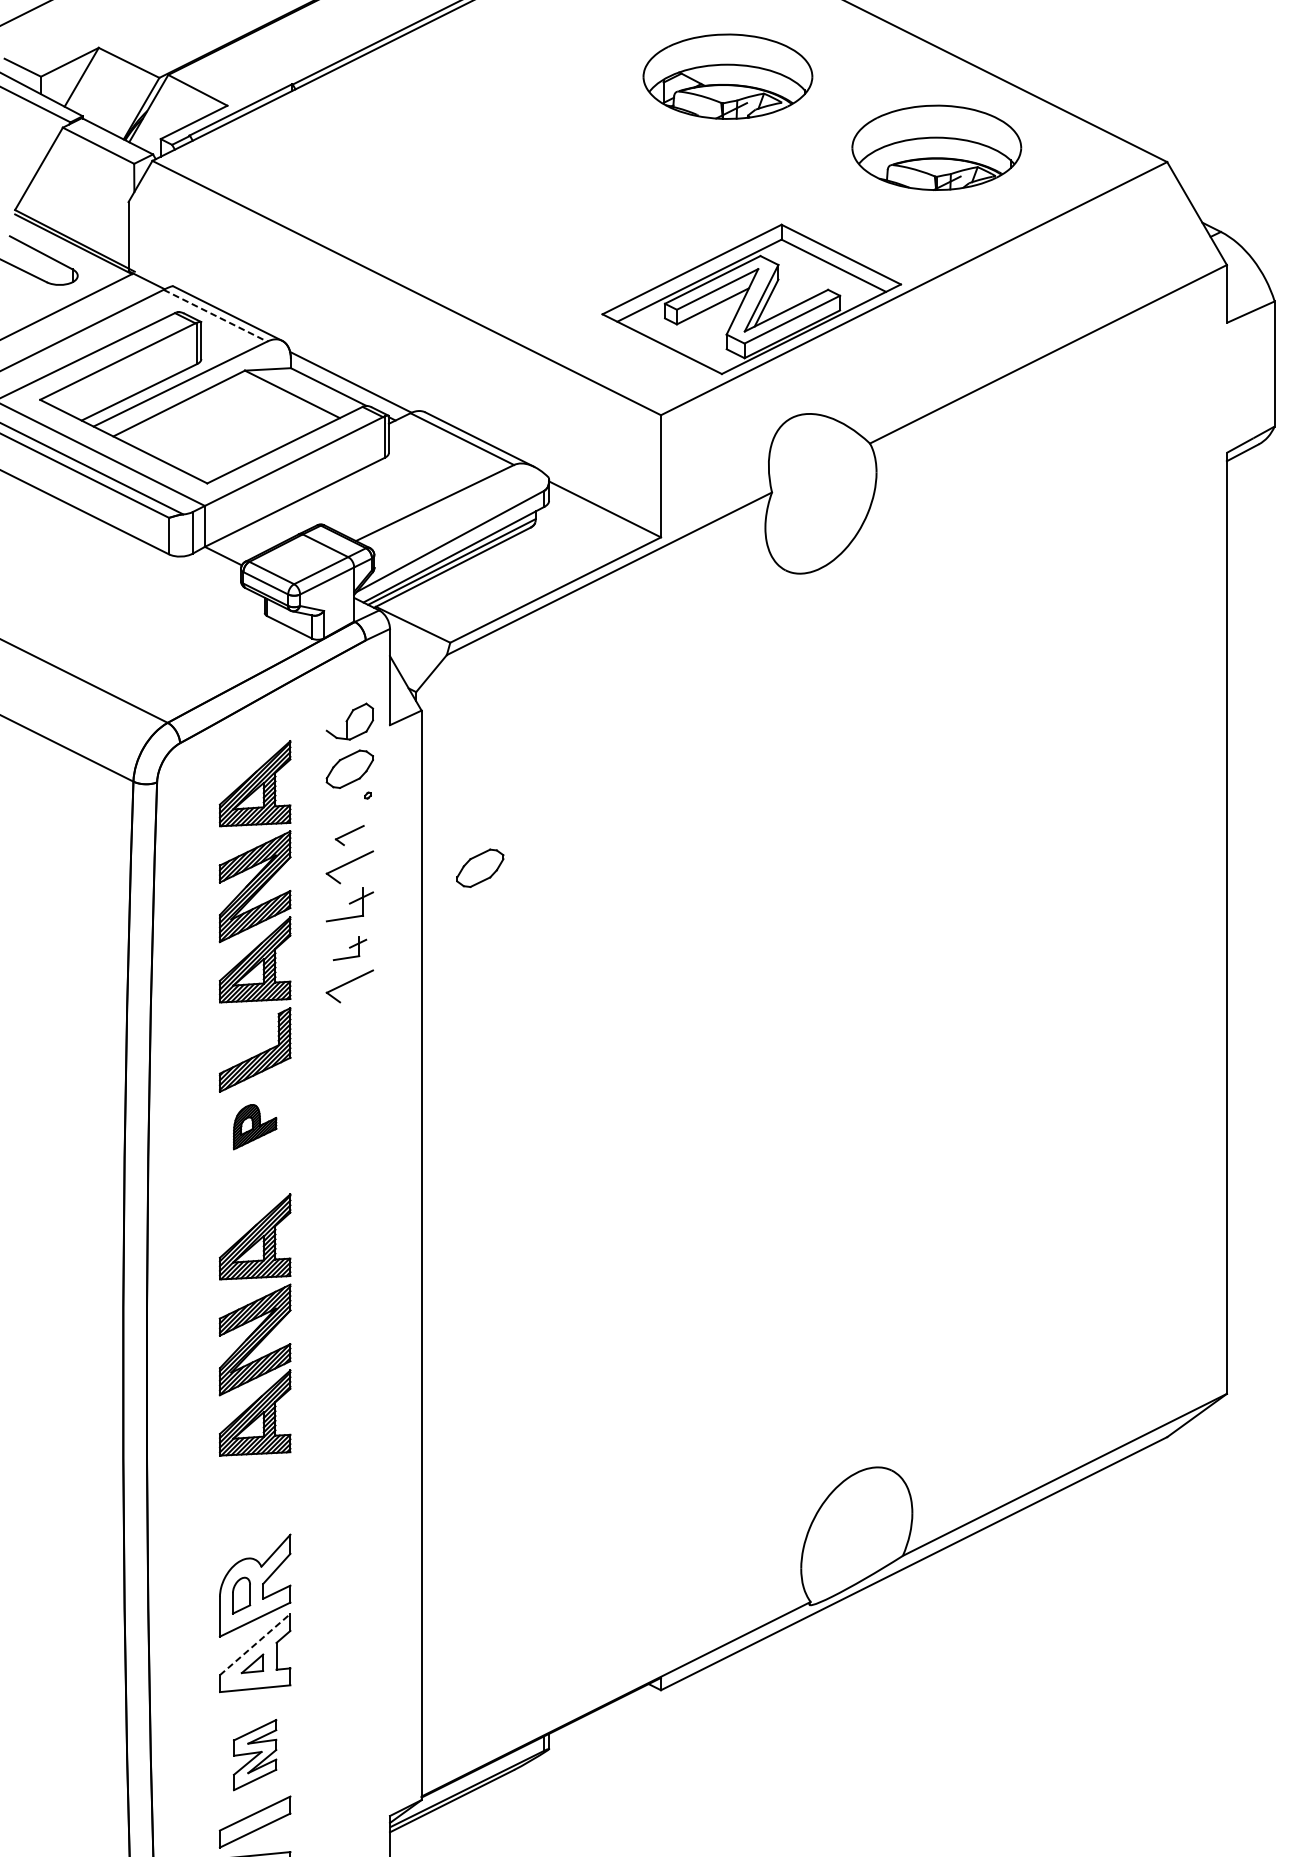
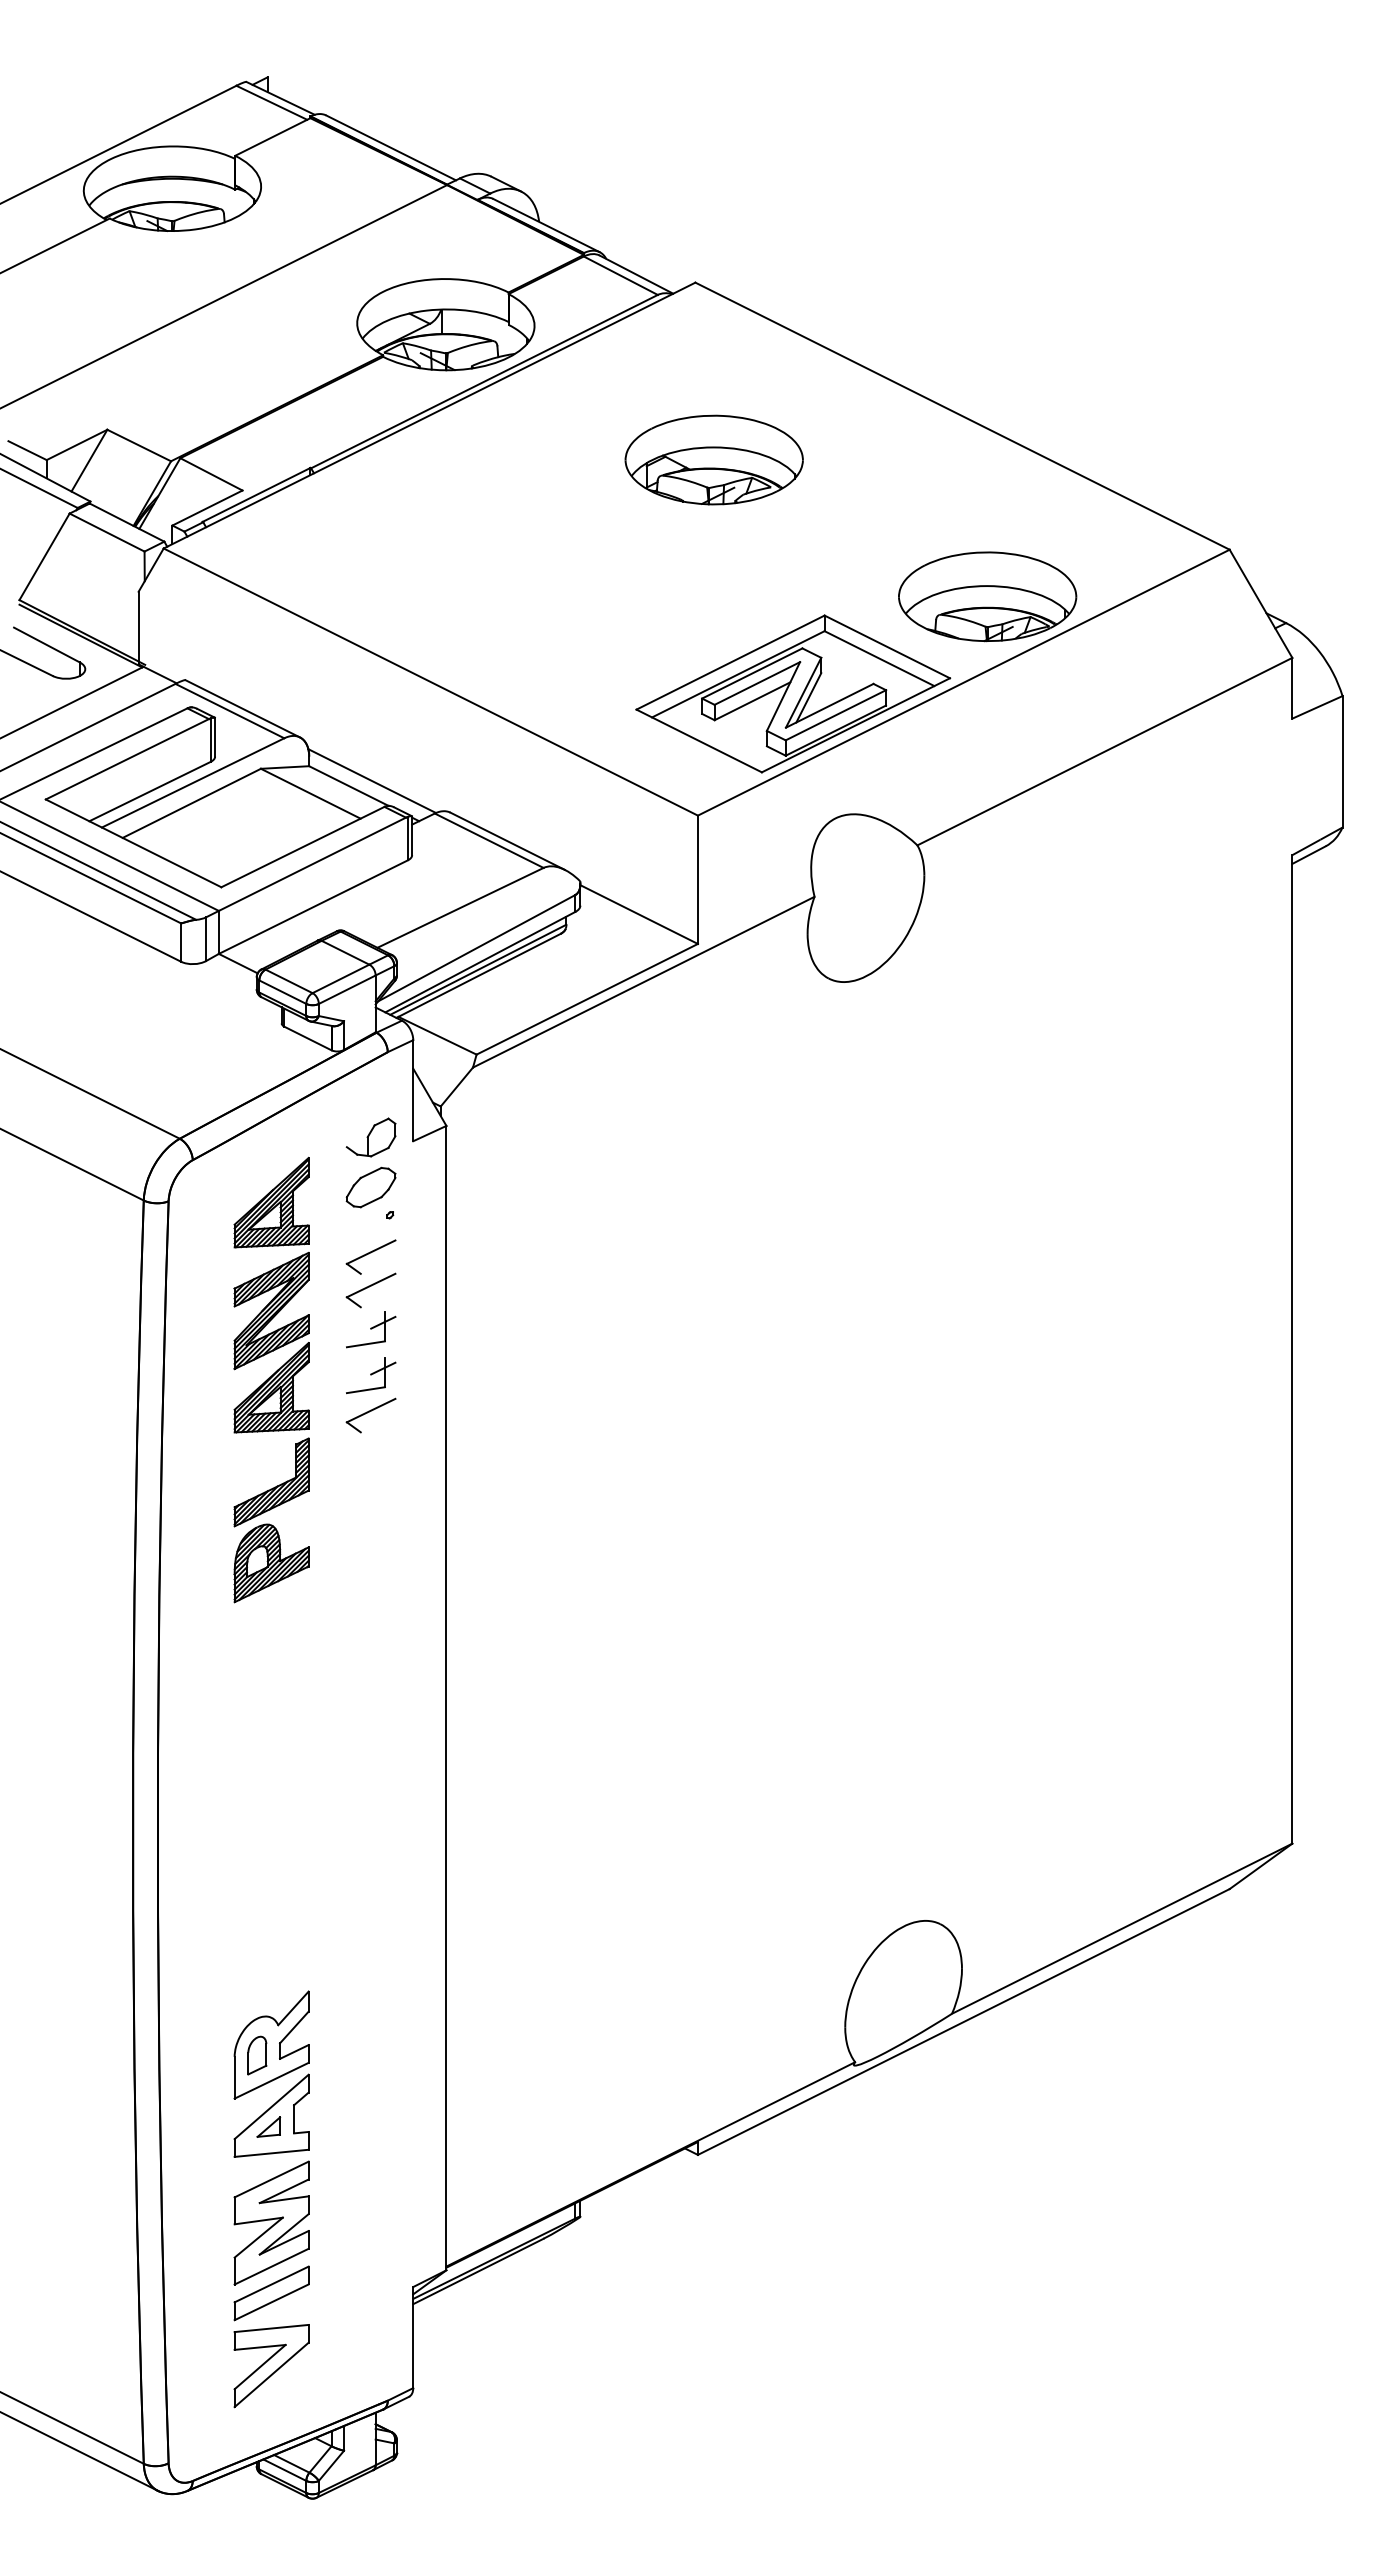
part: (727, 76) -> (713, 459), moved
part: (936, 147) -> (987, 596), moved
line: (215, 316) -> (229, 711), dashed -> solid
part: (349, 834) -> (370, 1256), size x1.67
part: (479, 868) -> (507, 1291), removed
part: (350, 948) -> (371, 1375), size x1.43
part: (255, 1127) -> (271, 1563), size x1.67
part: (255, 1324) -> (271, 1770), removed
line: (255, 1644) -> (272, 2106), dashed -> solid
part: (255, 1754) -> (271, 2222), size x1.67

